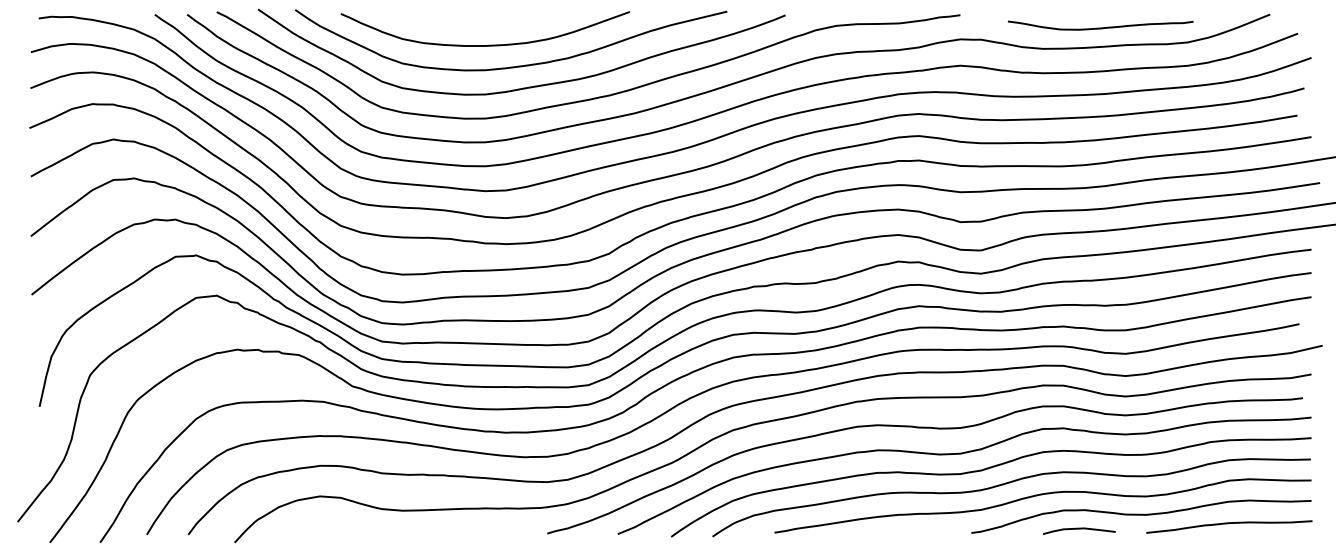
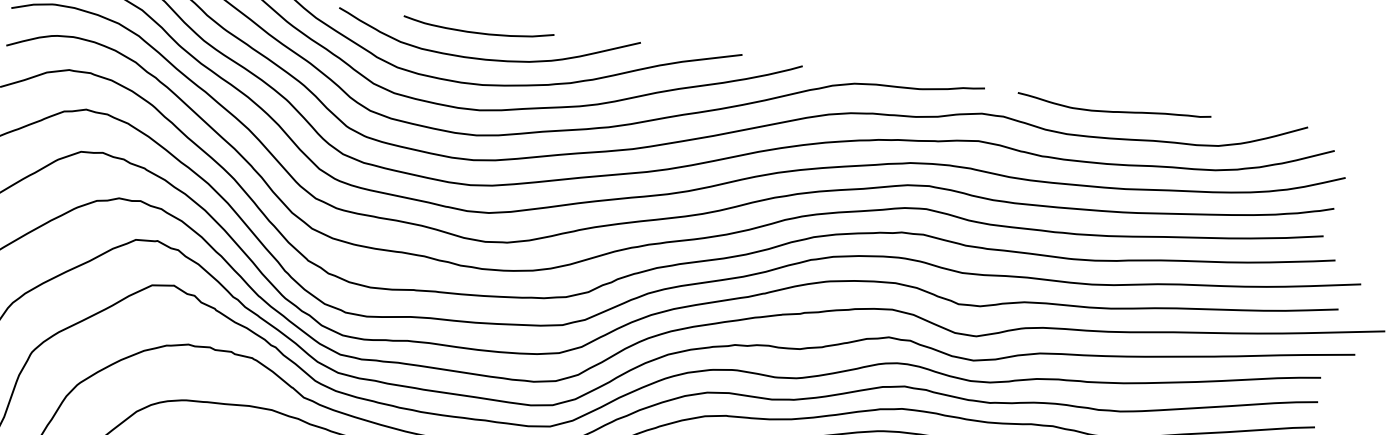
curve: (474, 20) -> (477, 31), added
curve: (1100, 27) -> (1113, 110), moved

